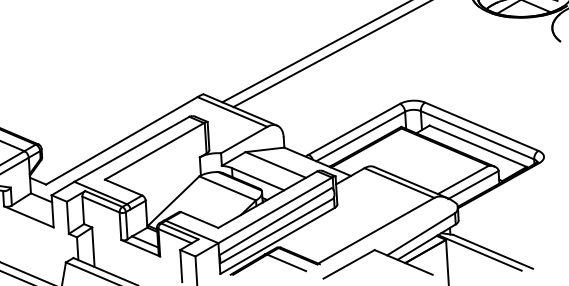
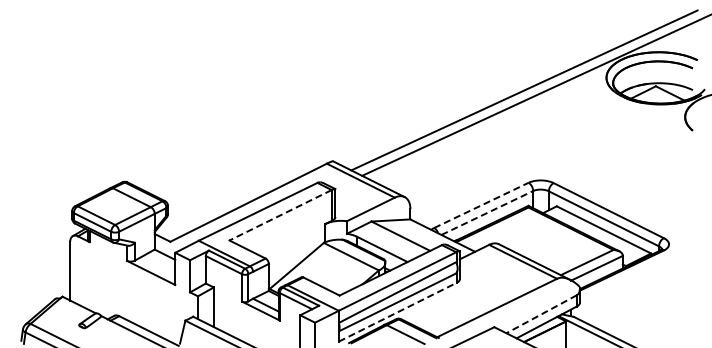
line: (354, 129) -> (481, 205), solid -> dashed
line: (360, 136) -> (487, 213), solid -> dashed
line: (154, 151) -> (280, 215), solid -> dashed
line: (420, 234) -> (541, 314), solid -> dashed
line: (277, 241) -> (397, 312), solid -> dashed

